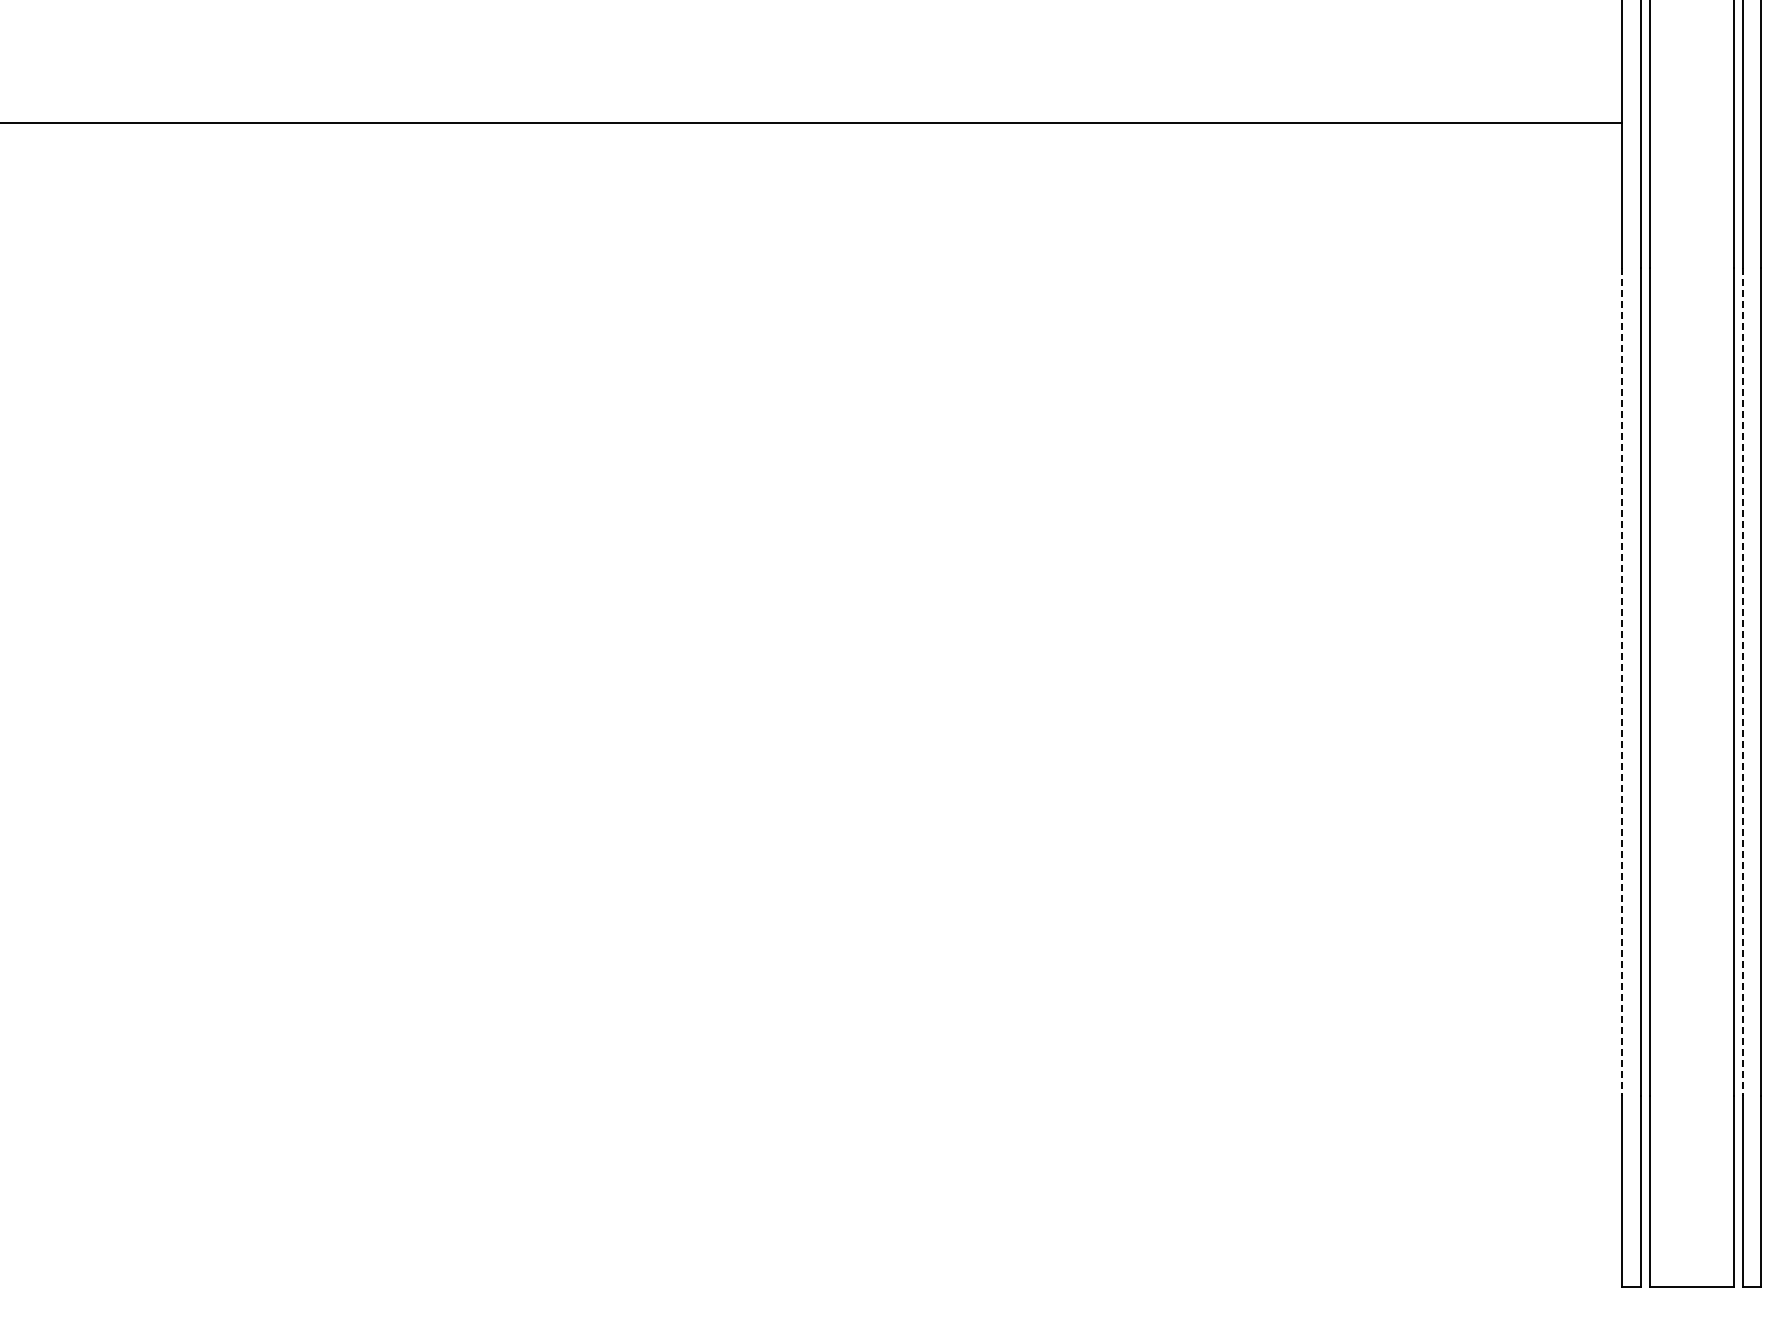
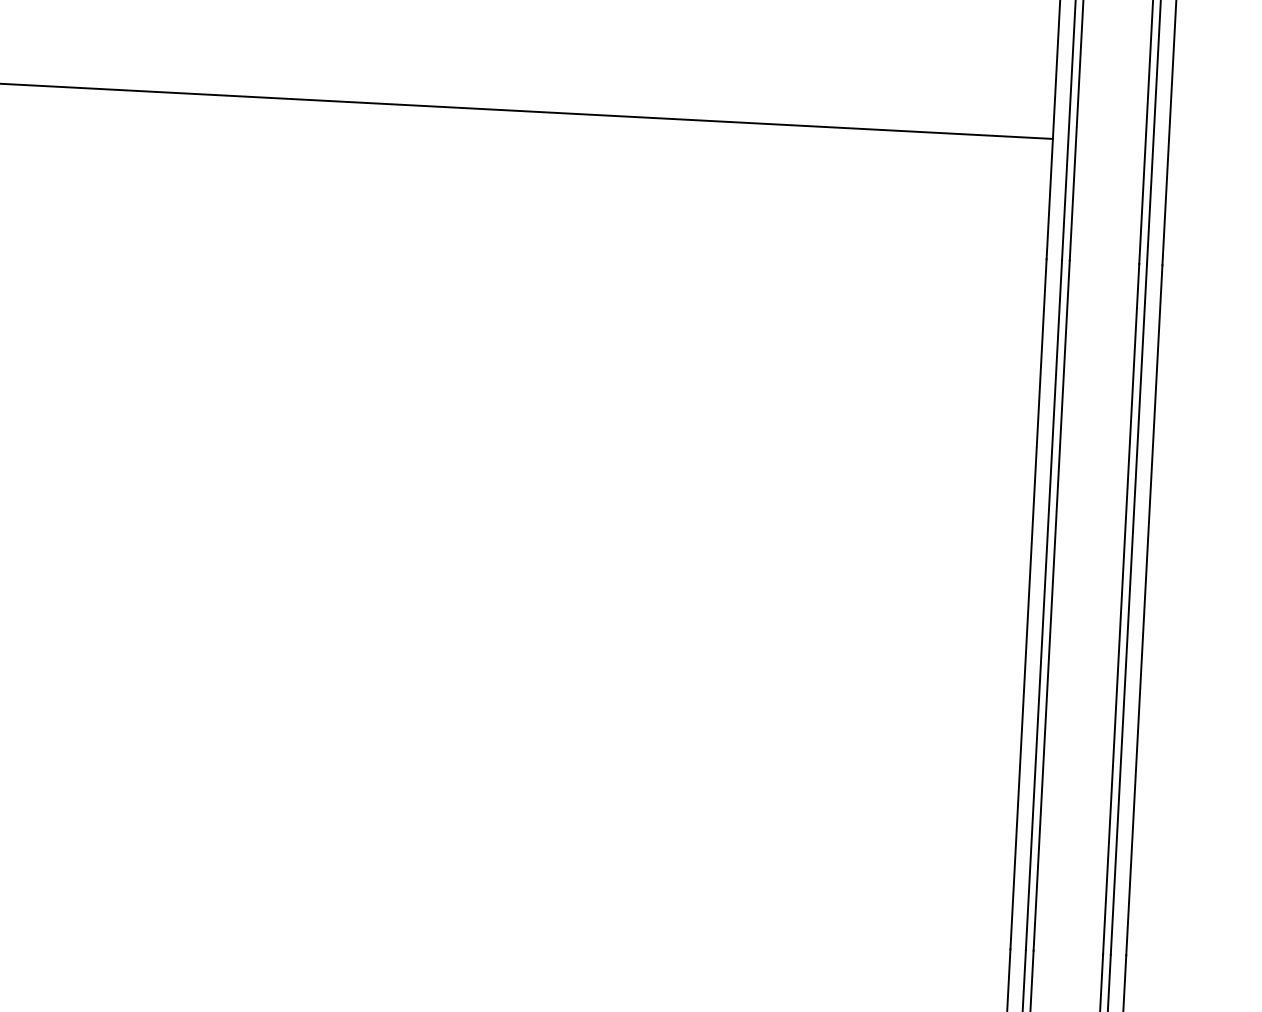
line: (1622, 682) -> (1028, 604), dashed -> solid
line: (1742, 682) -> (1128, 610), dashed -> solid

